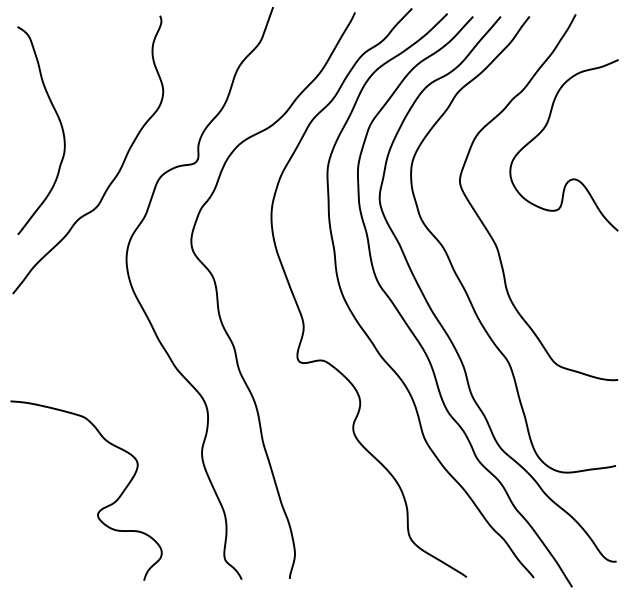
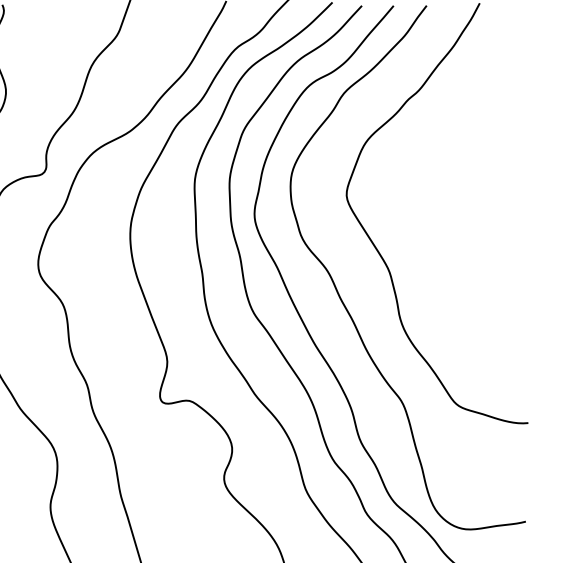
curve: (545, 128) -> (444, 134), removed

